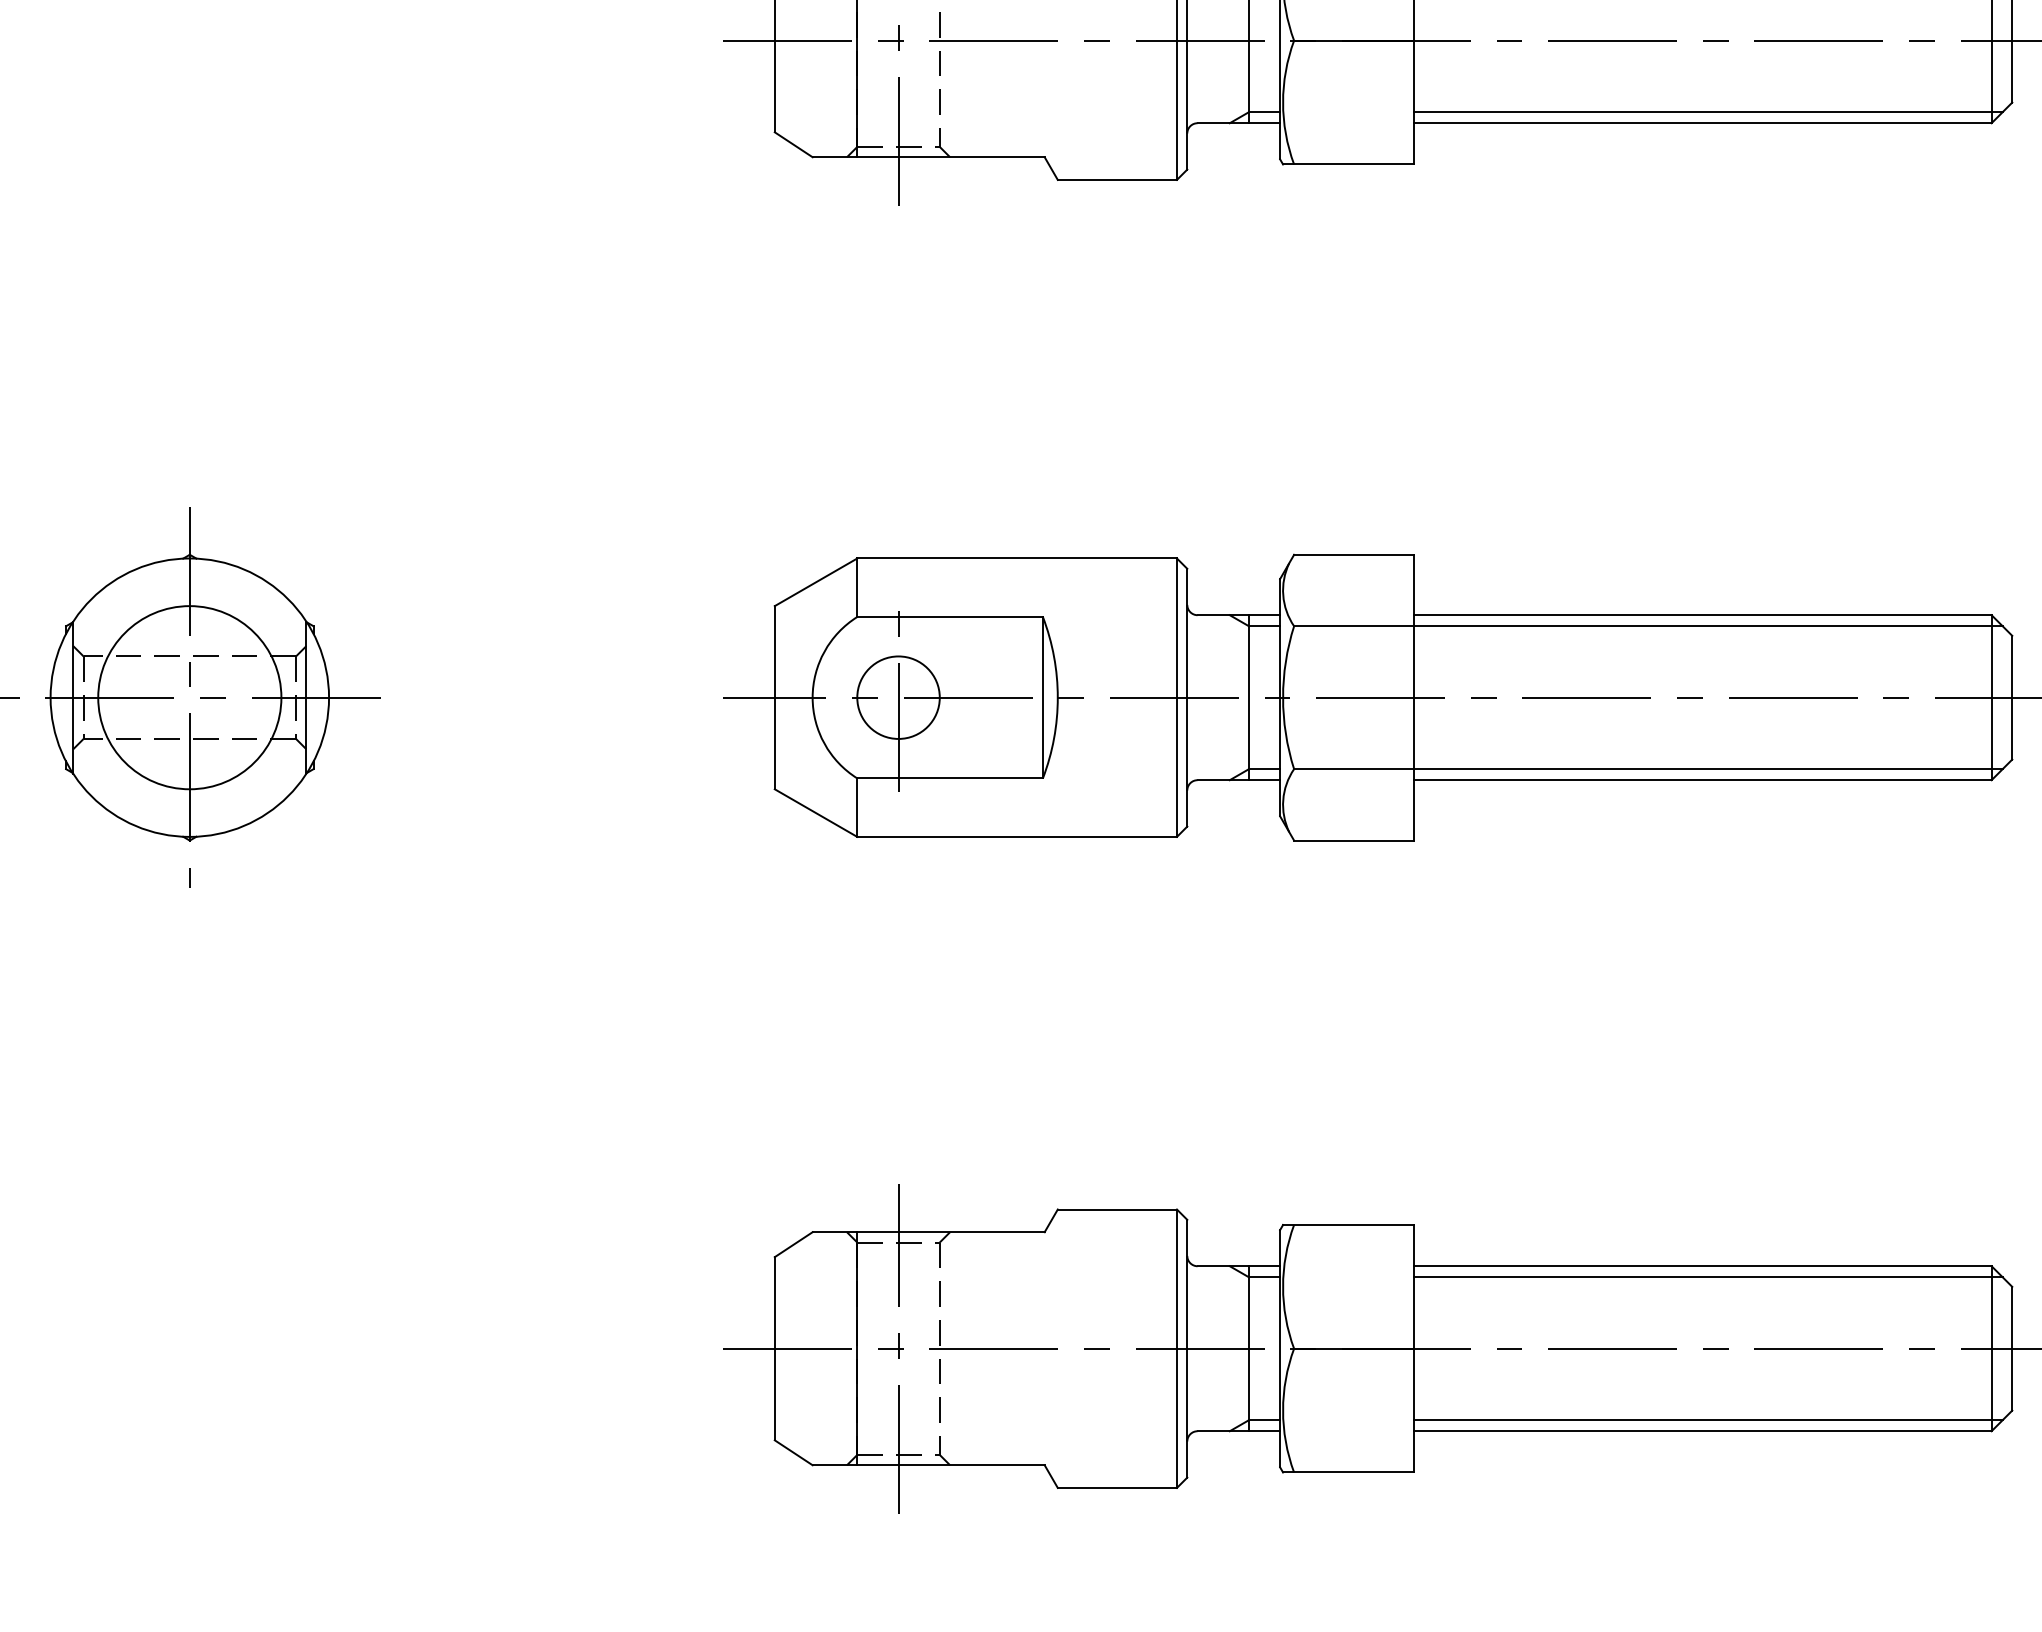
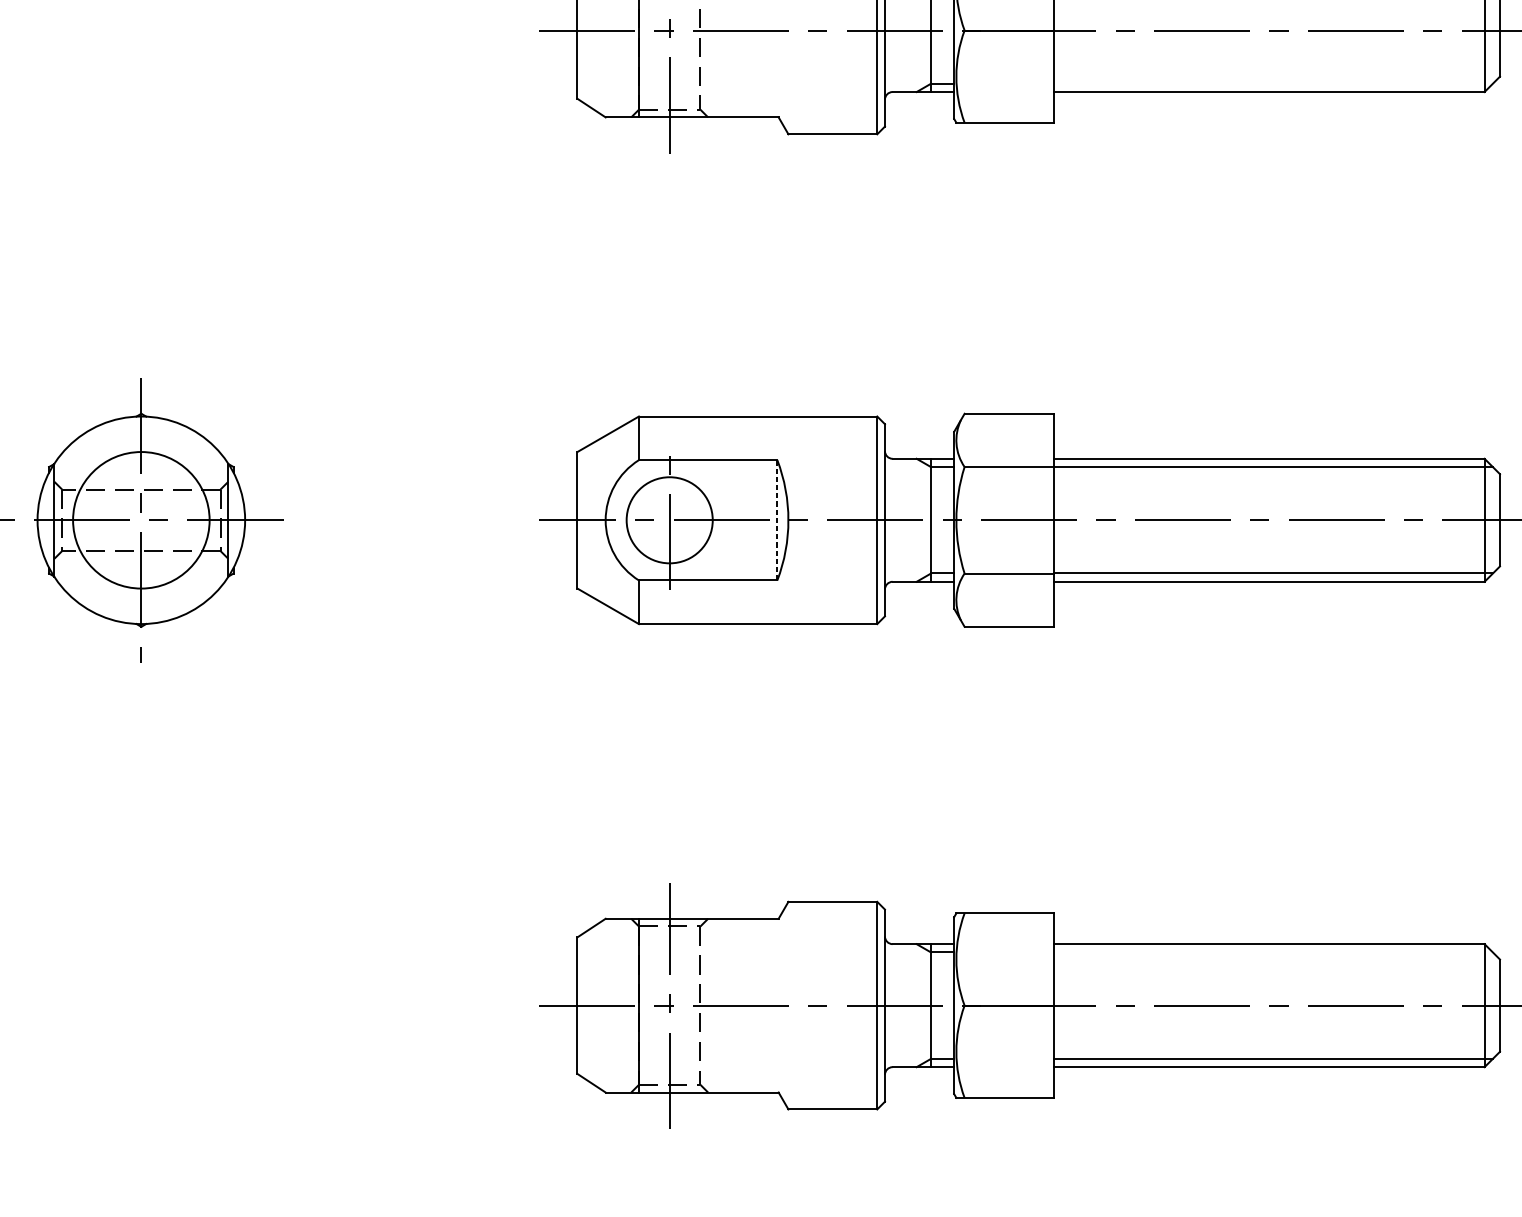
line: (1708, 112) -> (1273, 84), removed
circle: (898, 697) -> (669, 520), size x1.4
line: (1042, 697) -> (777, 520), solid -> dashed
line: (1708, 1277) -> (1273, 952), removed

